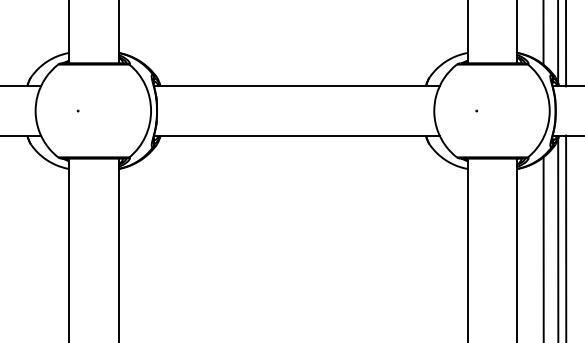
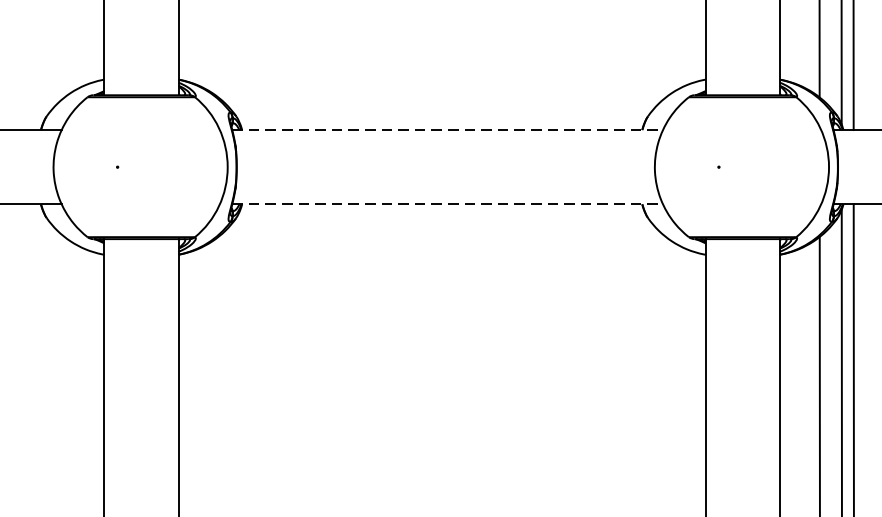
line: (296, 86) -> (447, 130), solid -> dashed
line: (296, 135) -> (447, 204), solid -> dashed

